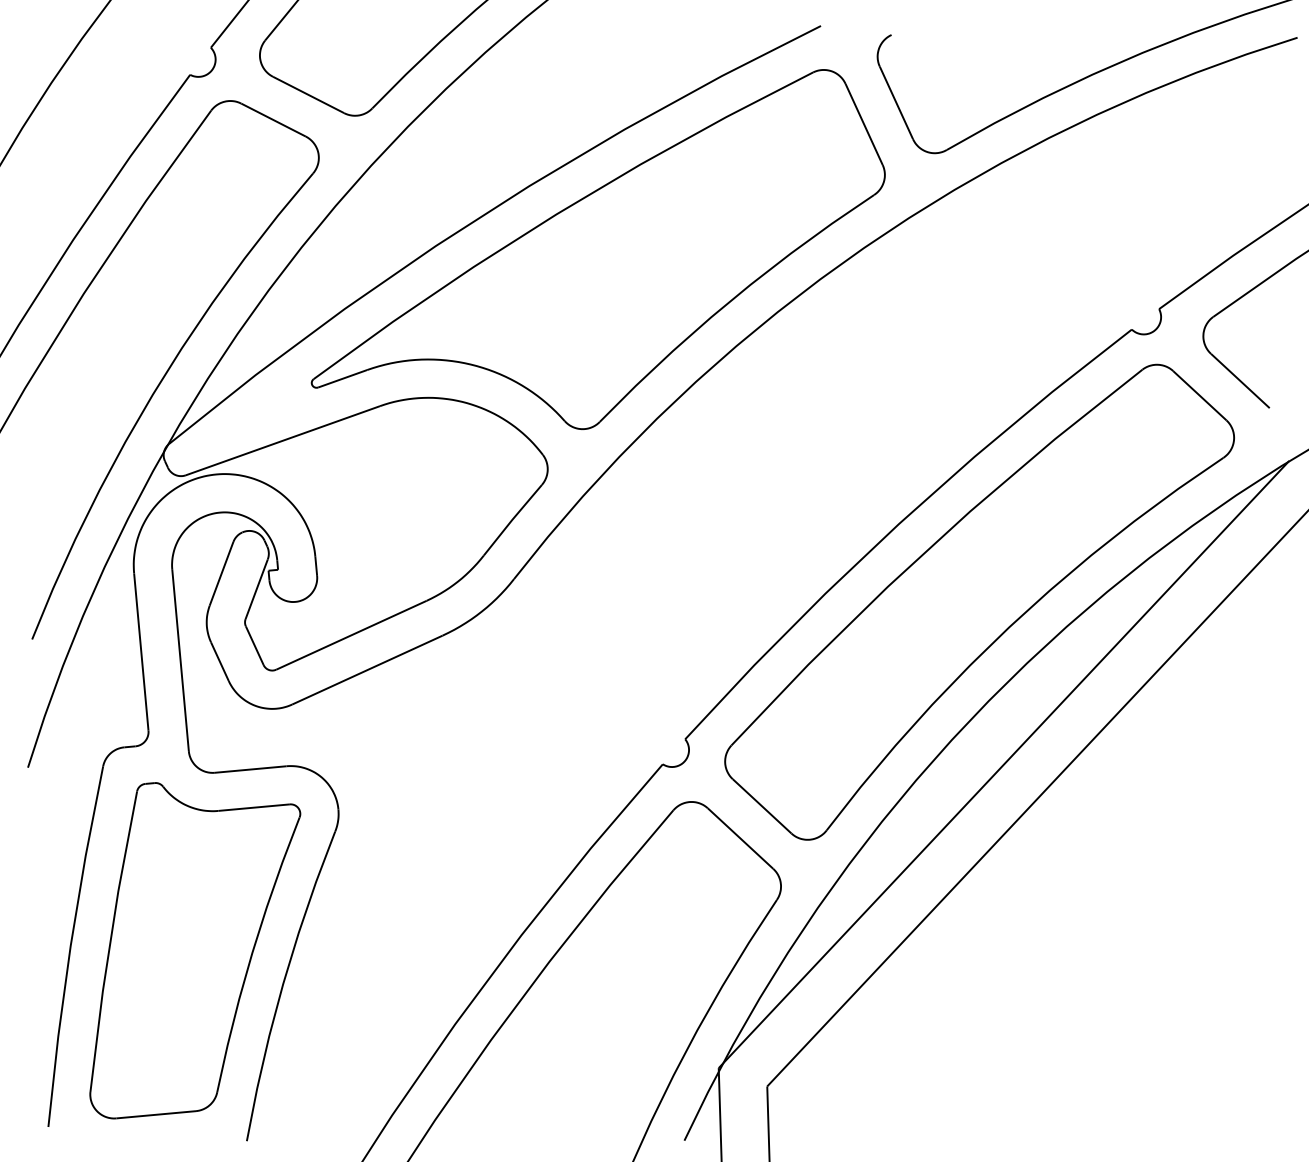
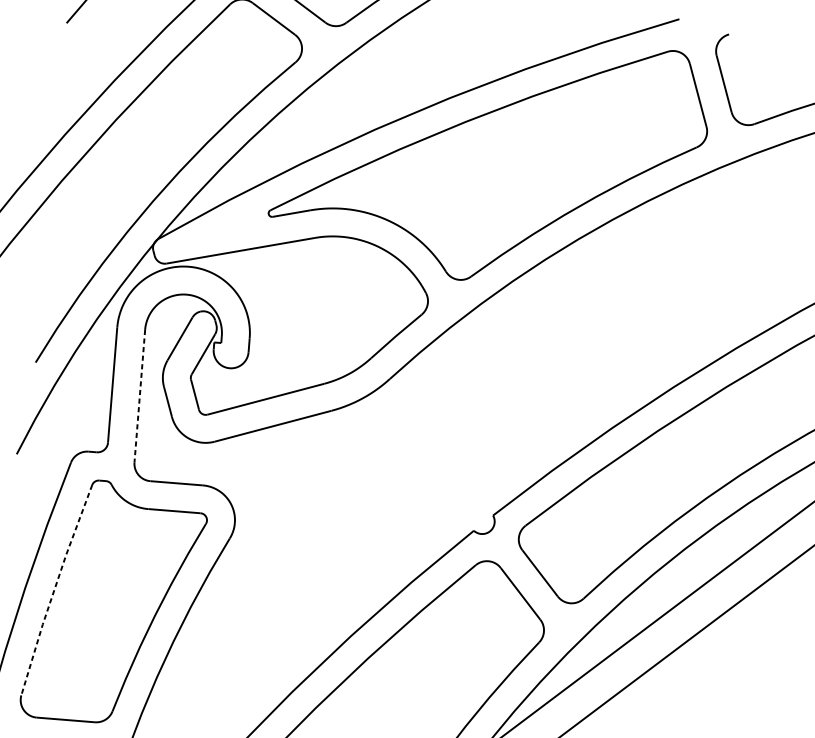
line: (180, 660) -> (139, 396), solid -> dashed
line: (110, 941) -> (54, 589), solid -> dashed

